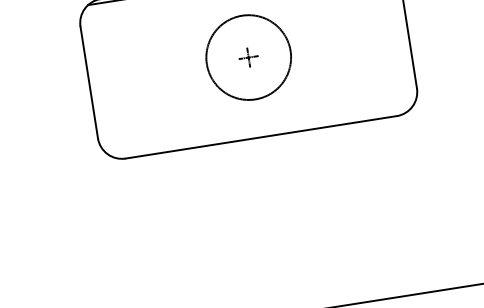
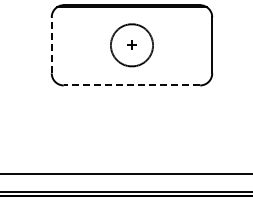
line: (88, 80) -> (51, 44), solid -> dashed
line: (260, 137) -> (131, 85), solid -> dashed

